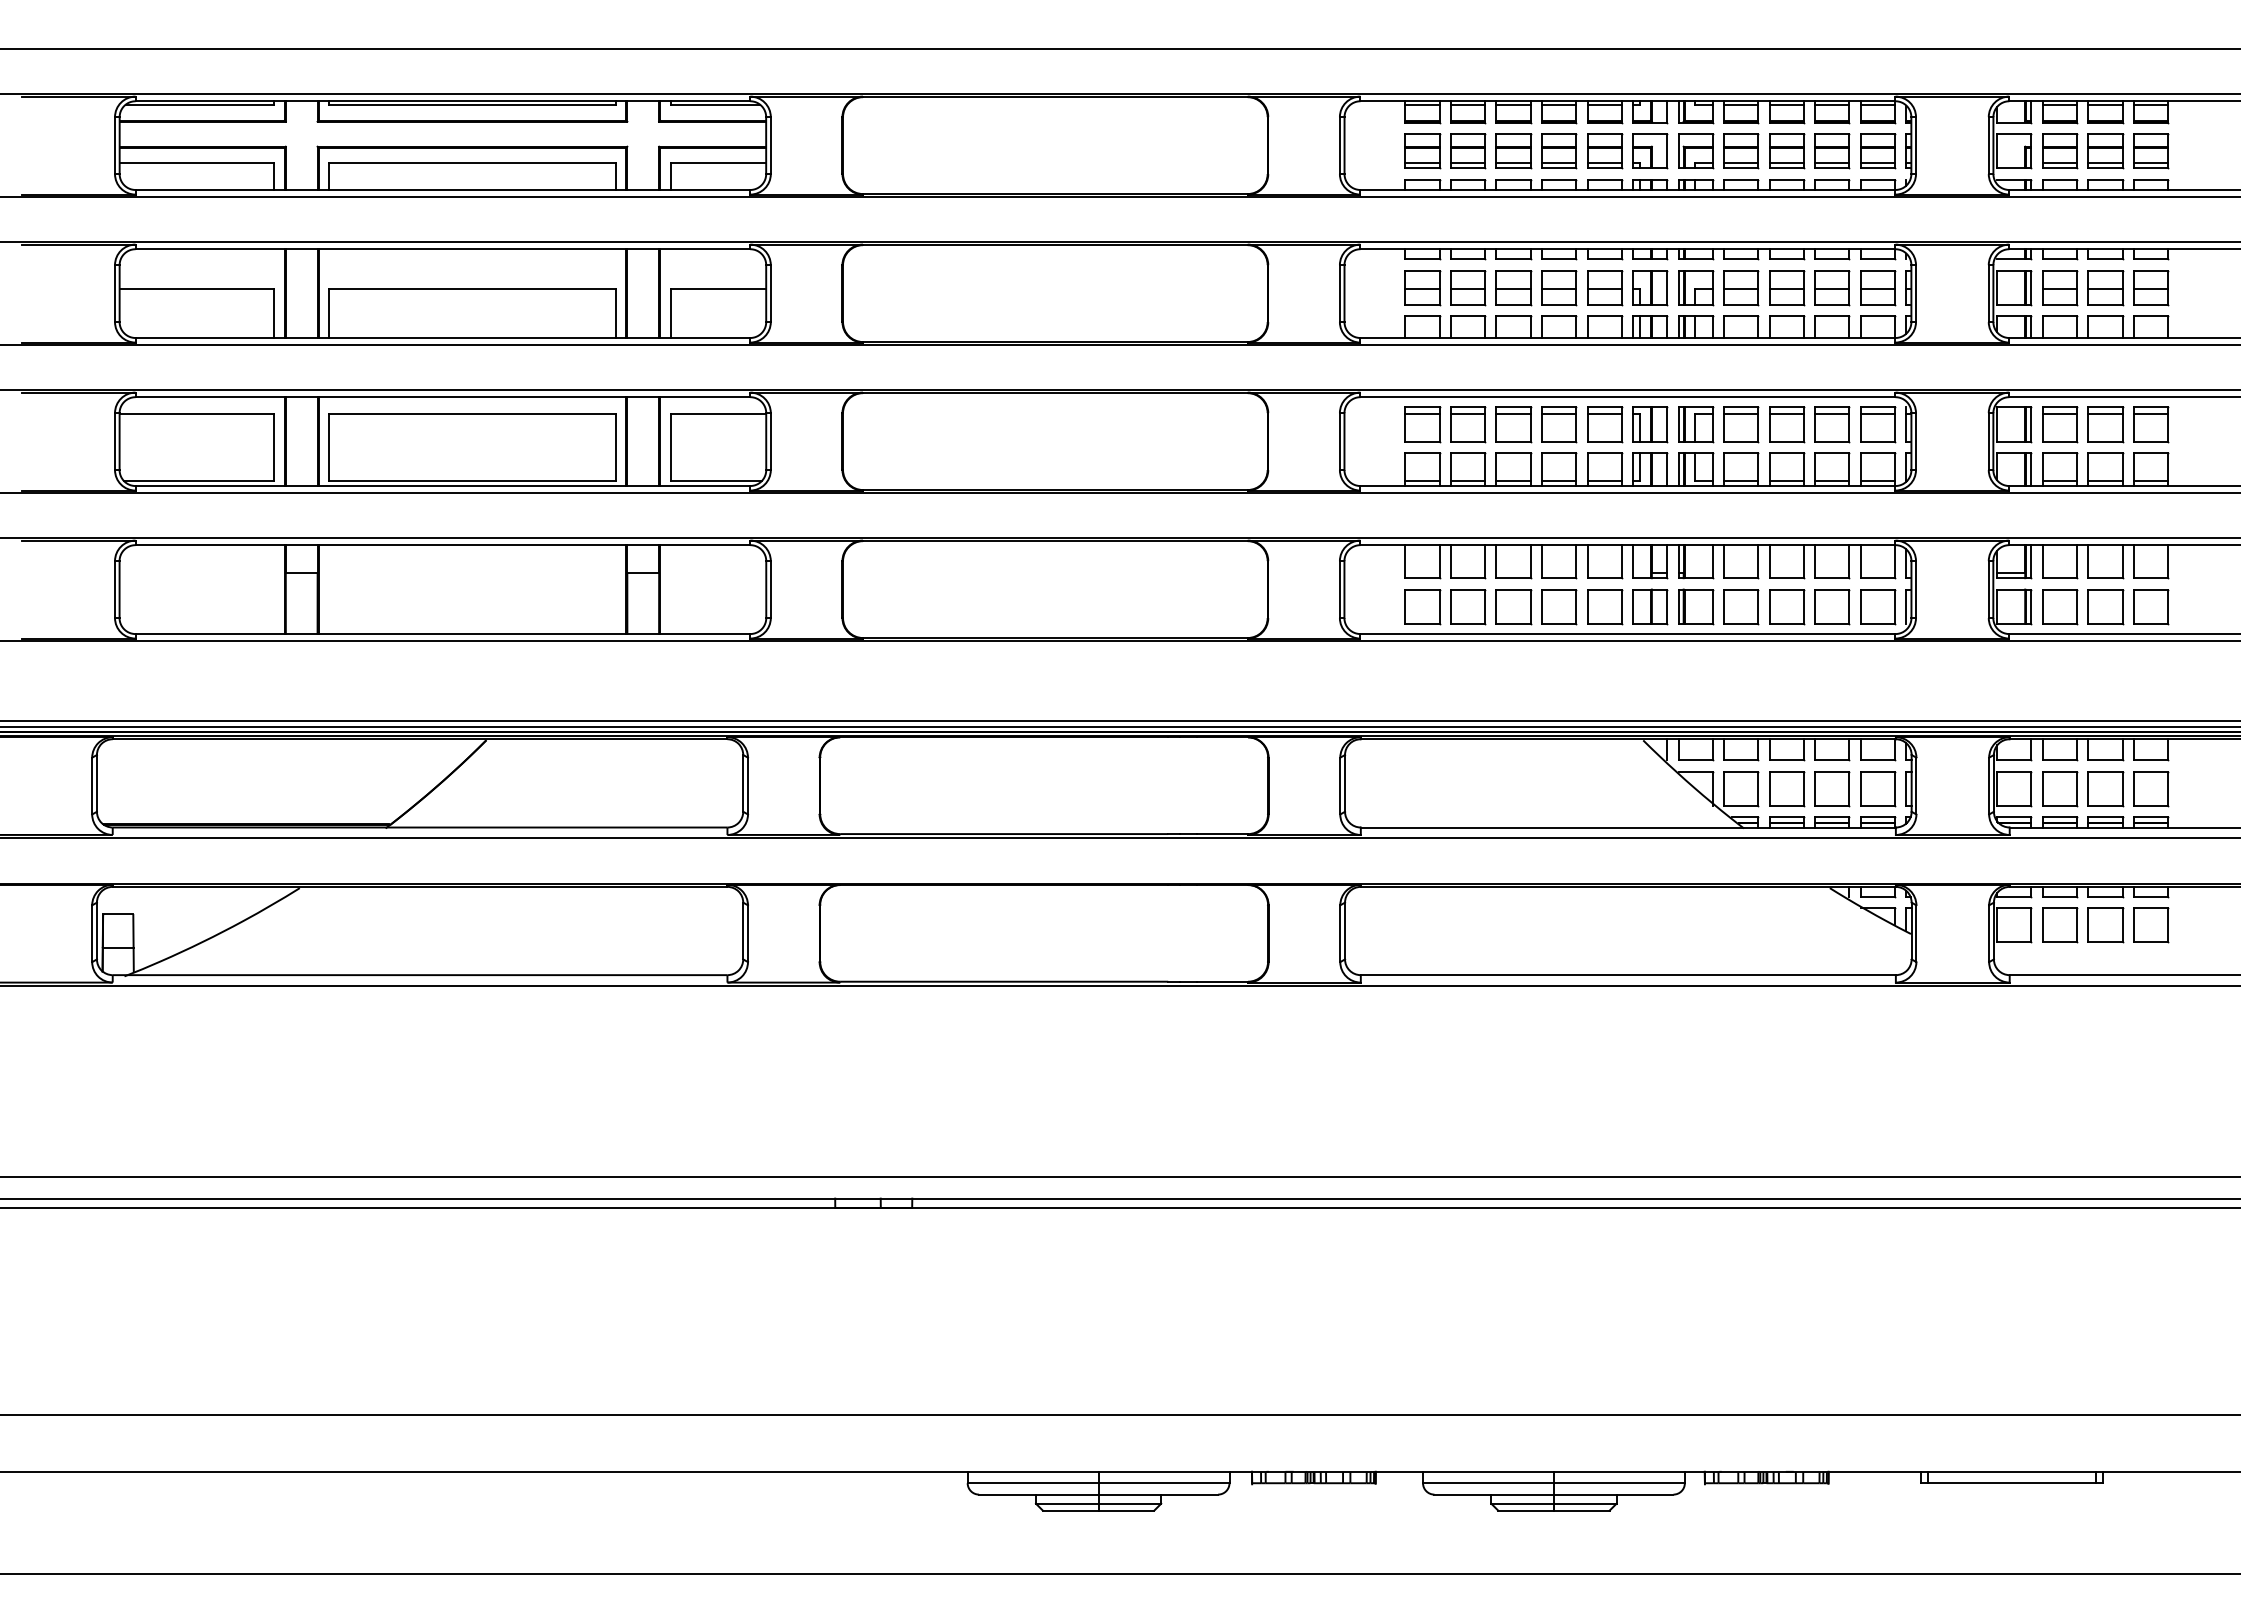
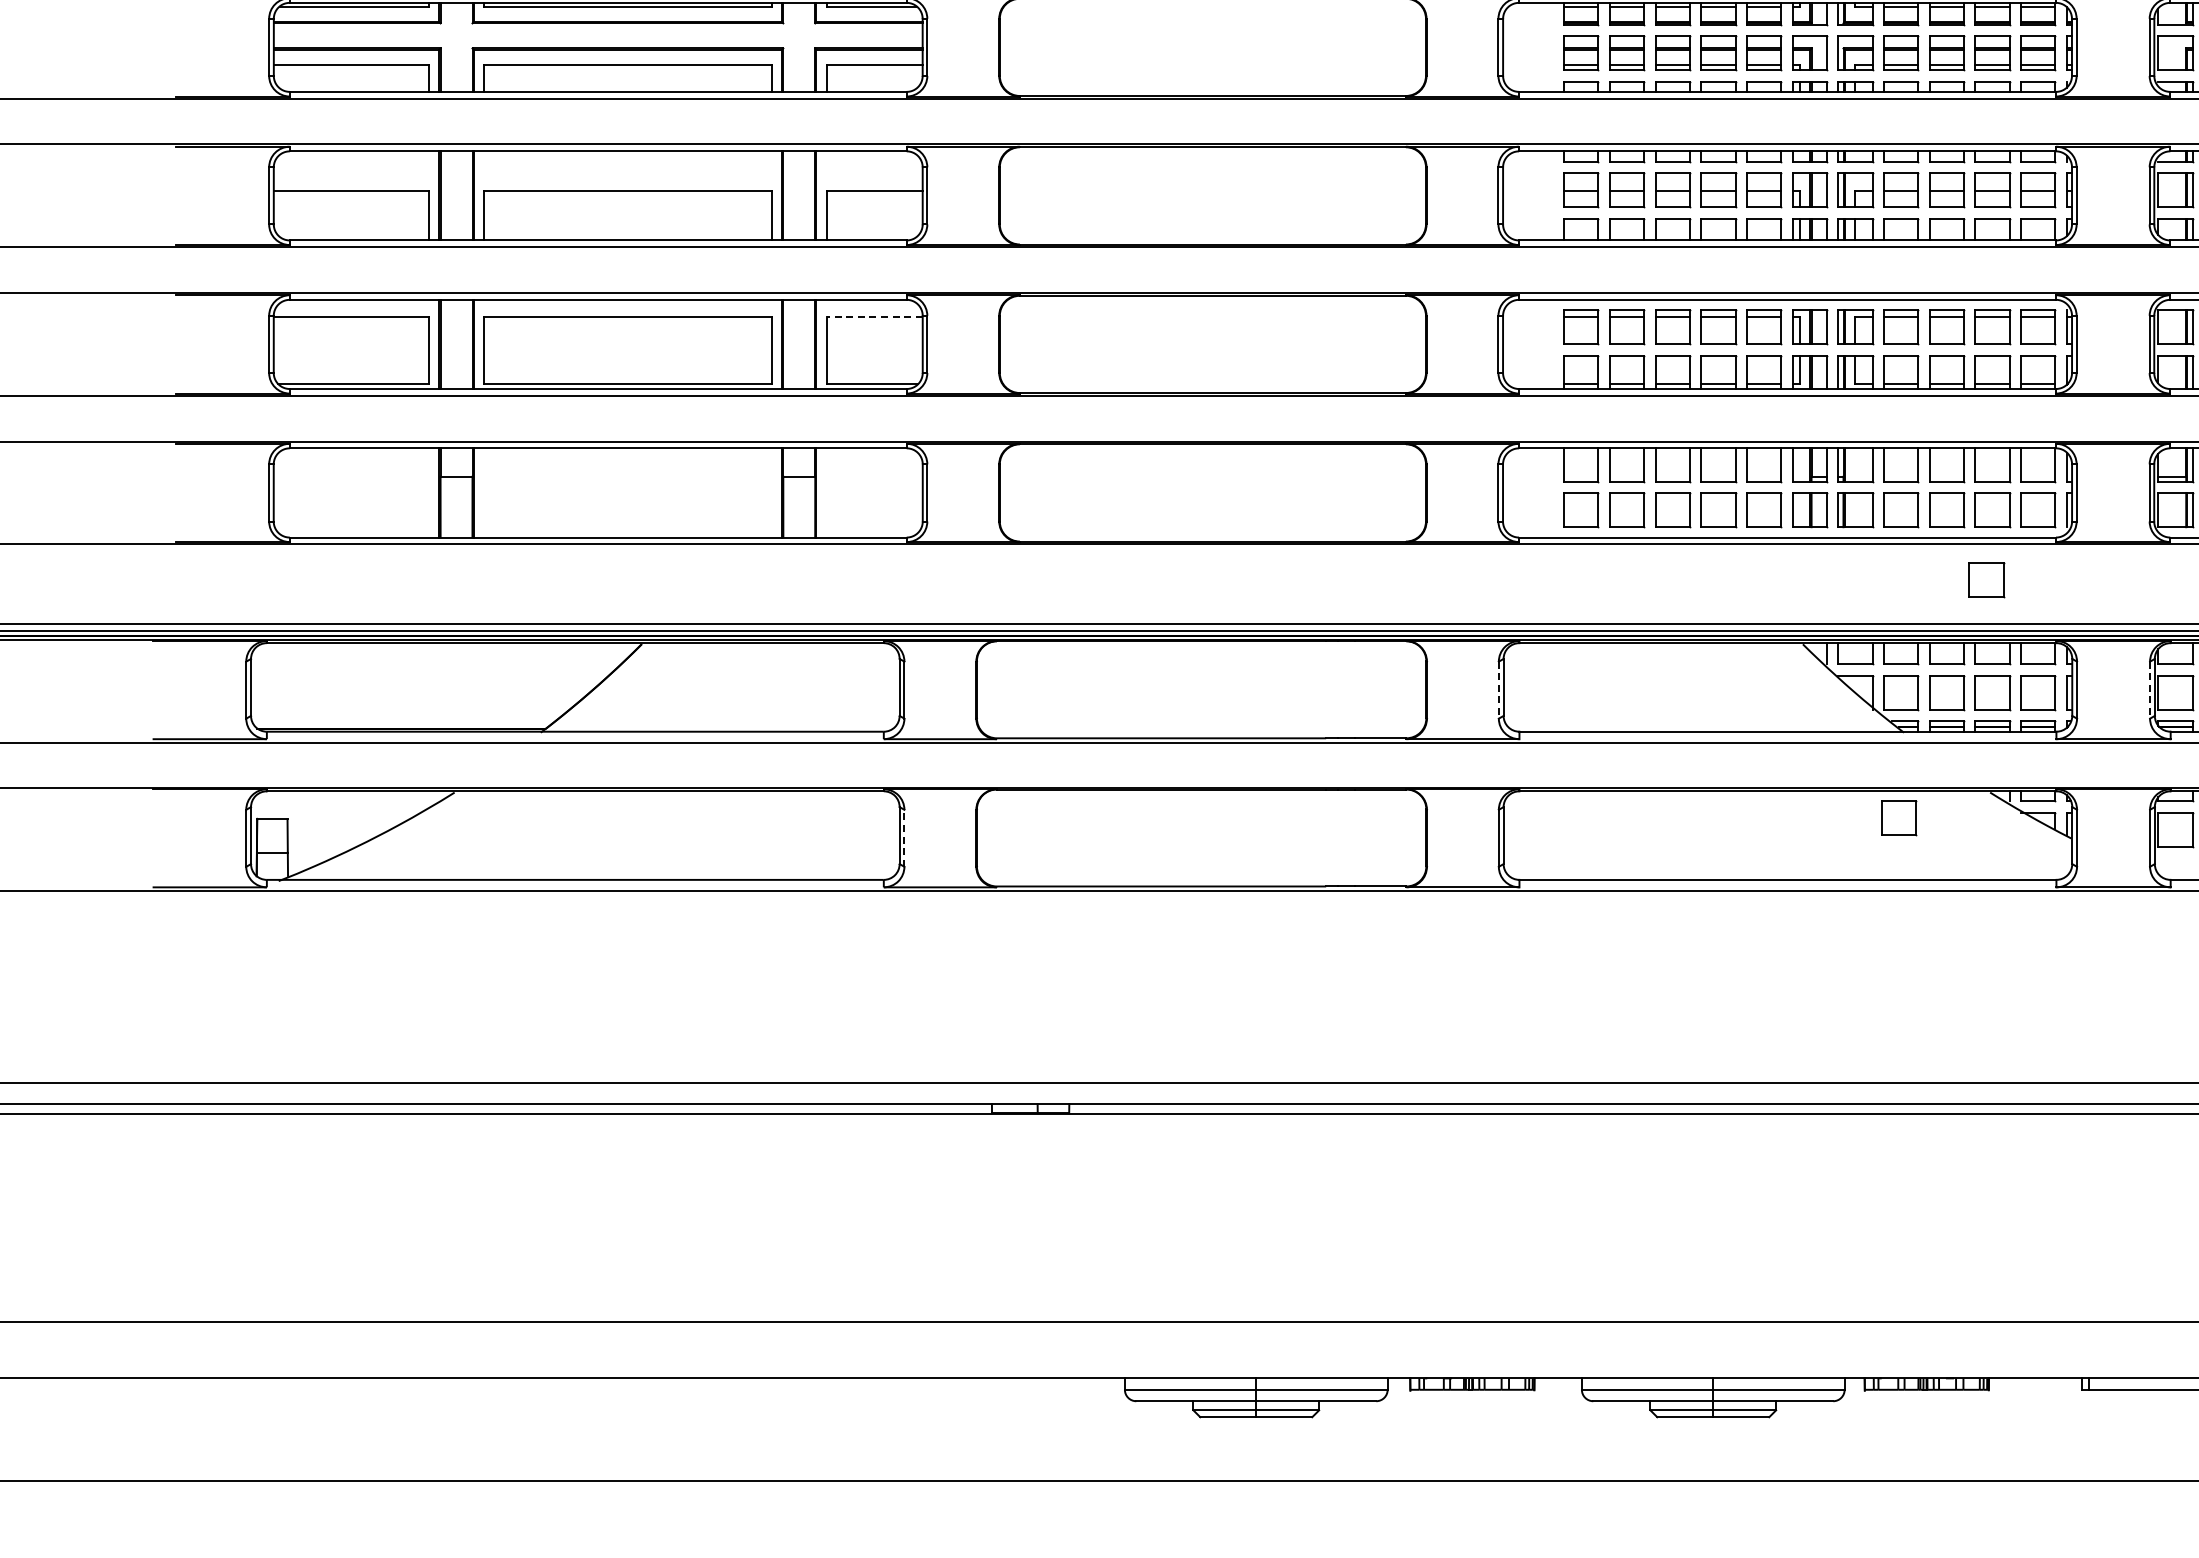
line: (718, 413) -> (874, 316), solid -> dashed
part: (1826, 677) -> (1986, 581), added
line: (1340, 786) -> (1499, 690), solid -> dashed
line: (1989, 786) -> (2150, 690), solid -> dashed
part: (1739, 914) -> (1899, 819), added
line: (747, 933) -> (903, 838), solid -> dashed

